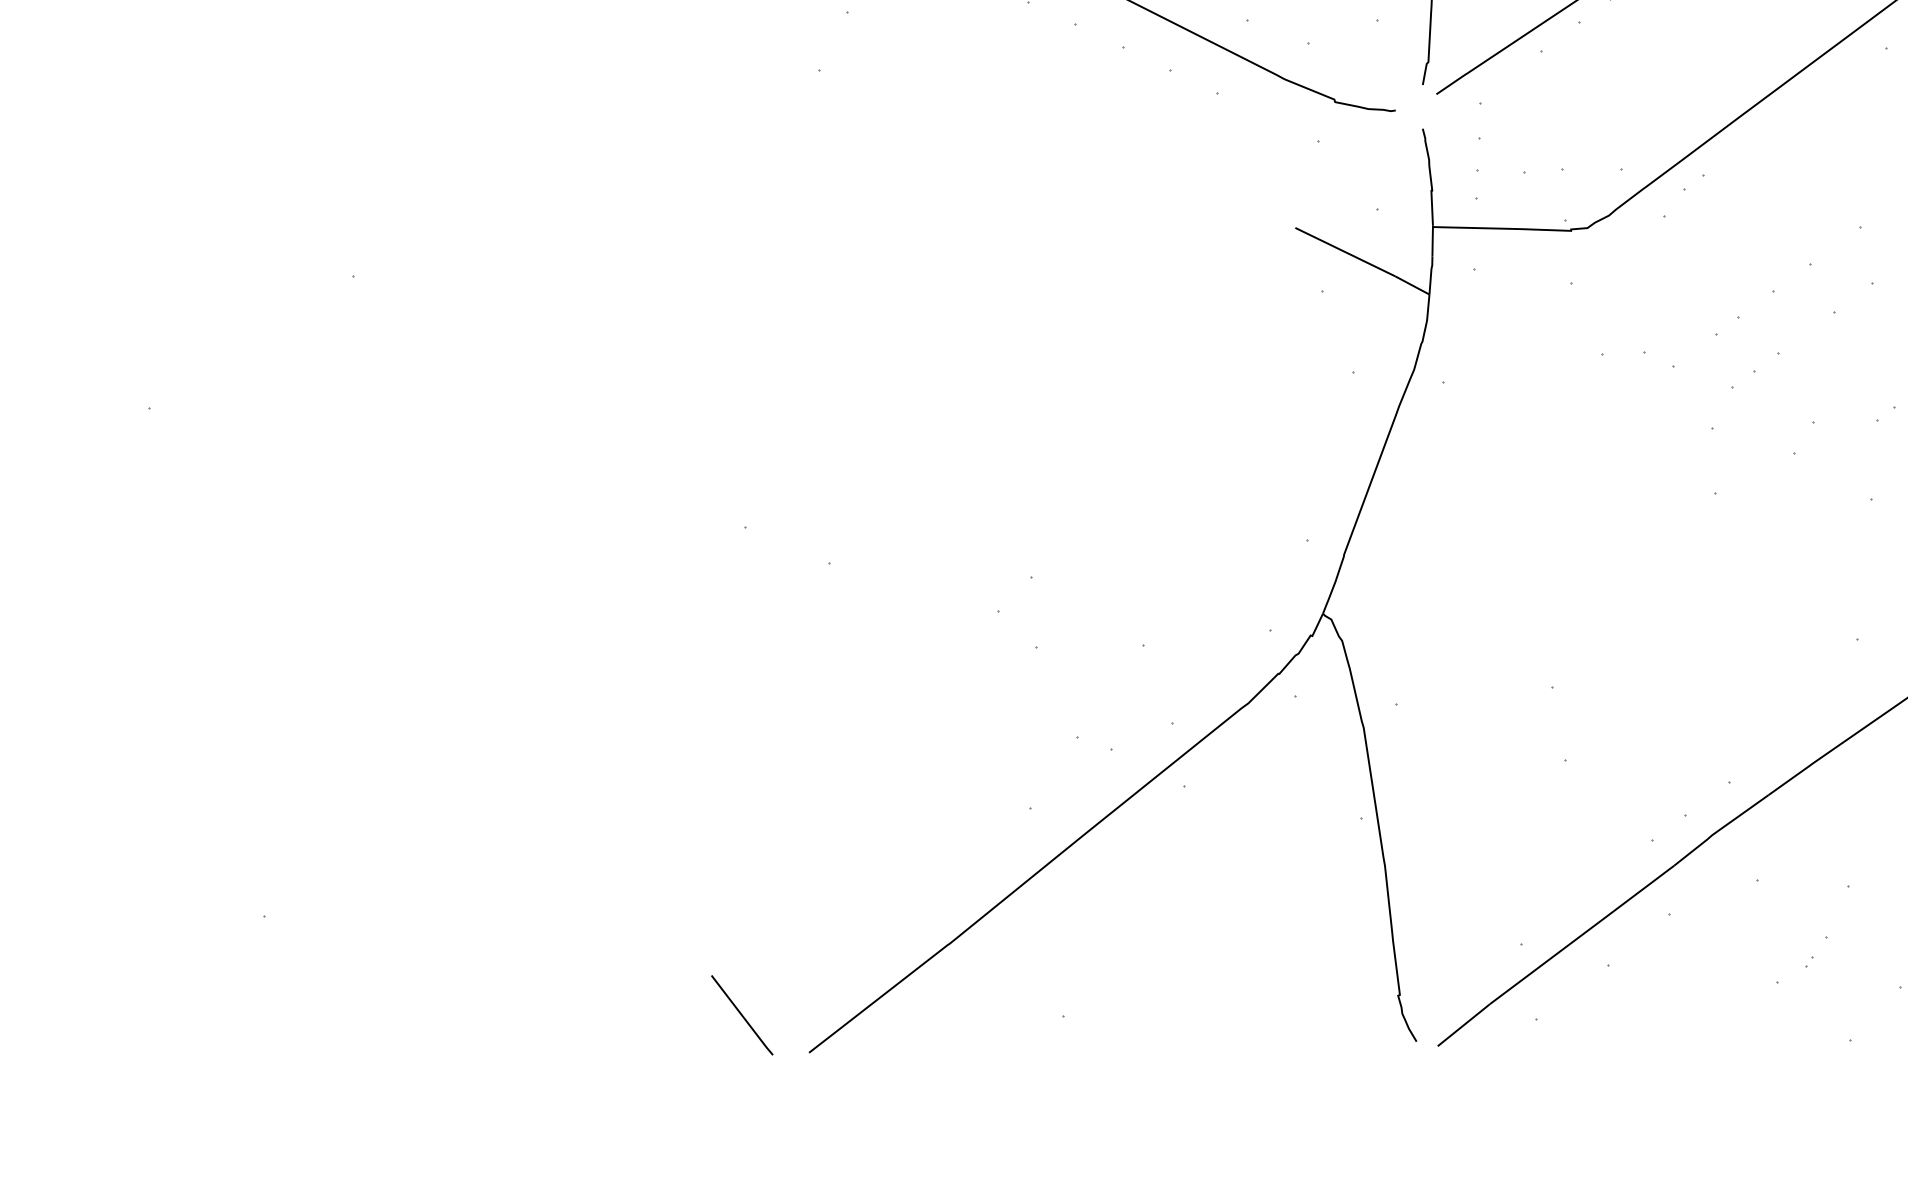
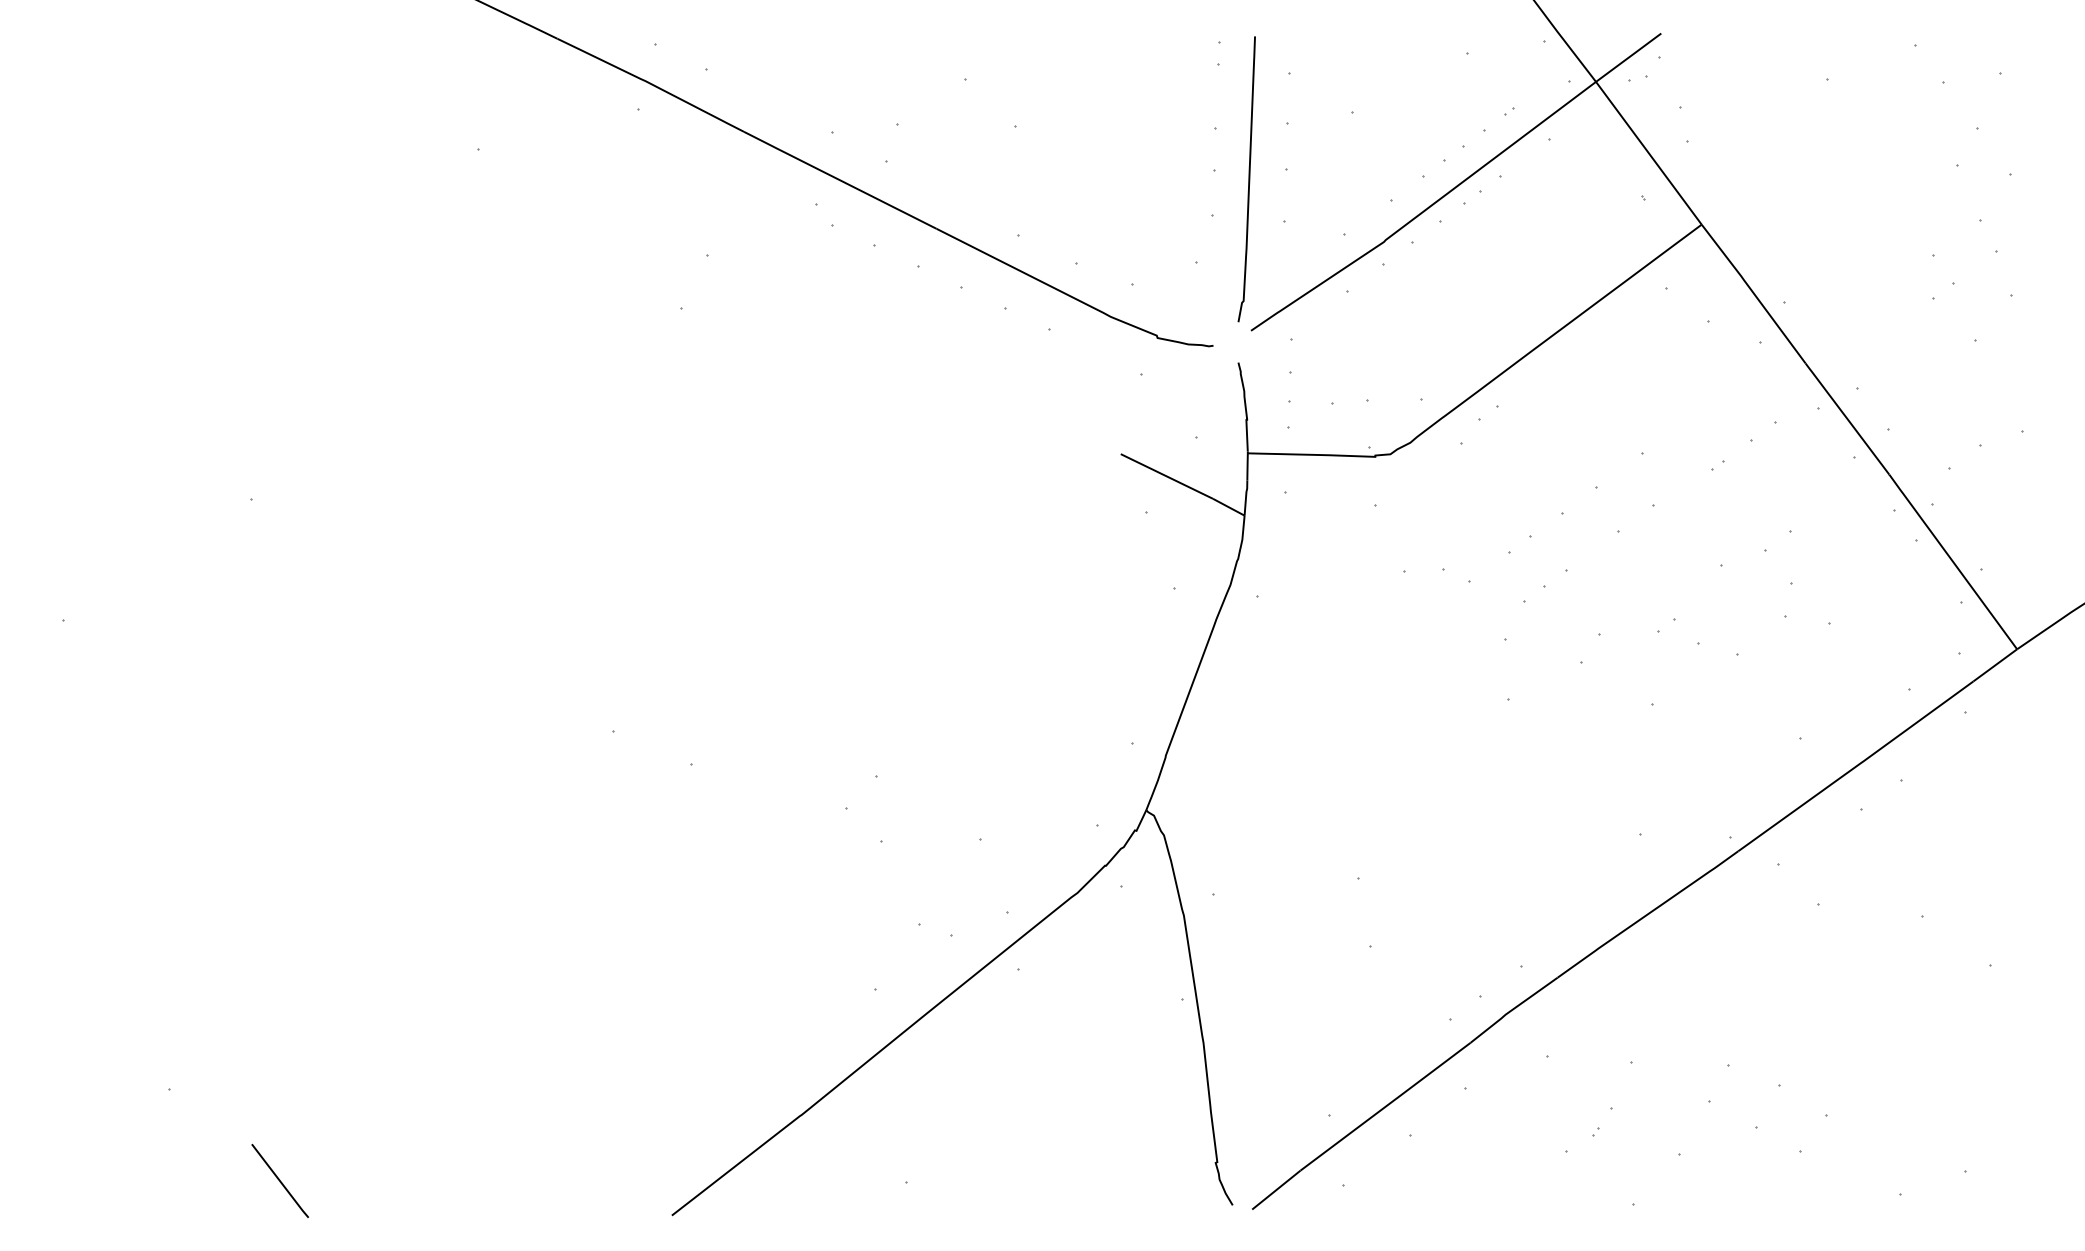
line: (741, 1014) -> (279, 1180), moved

